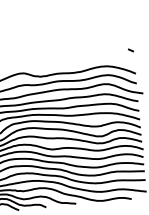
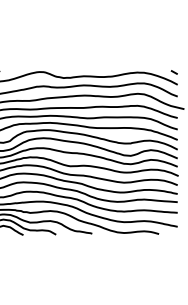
line: (130, 50) -> (173, 72), moved

